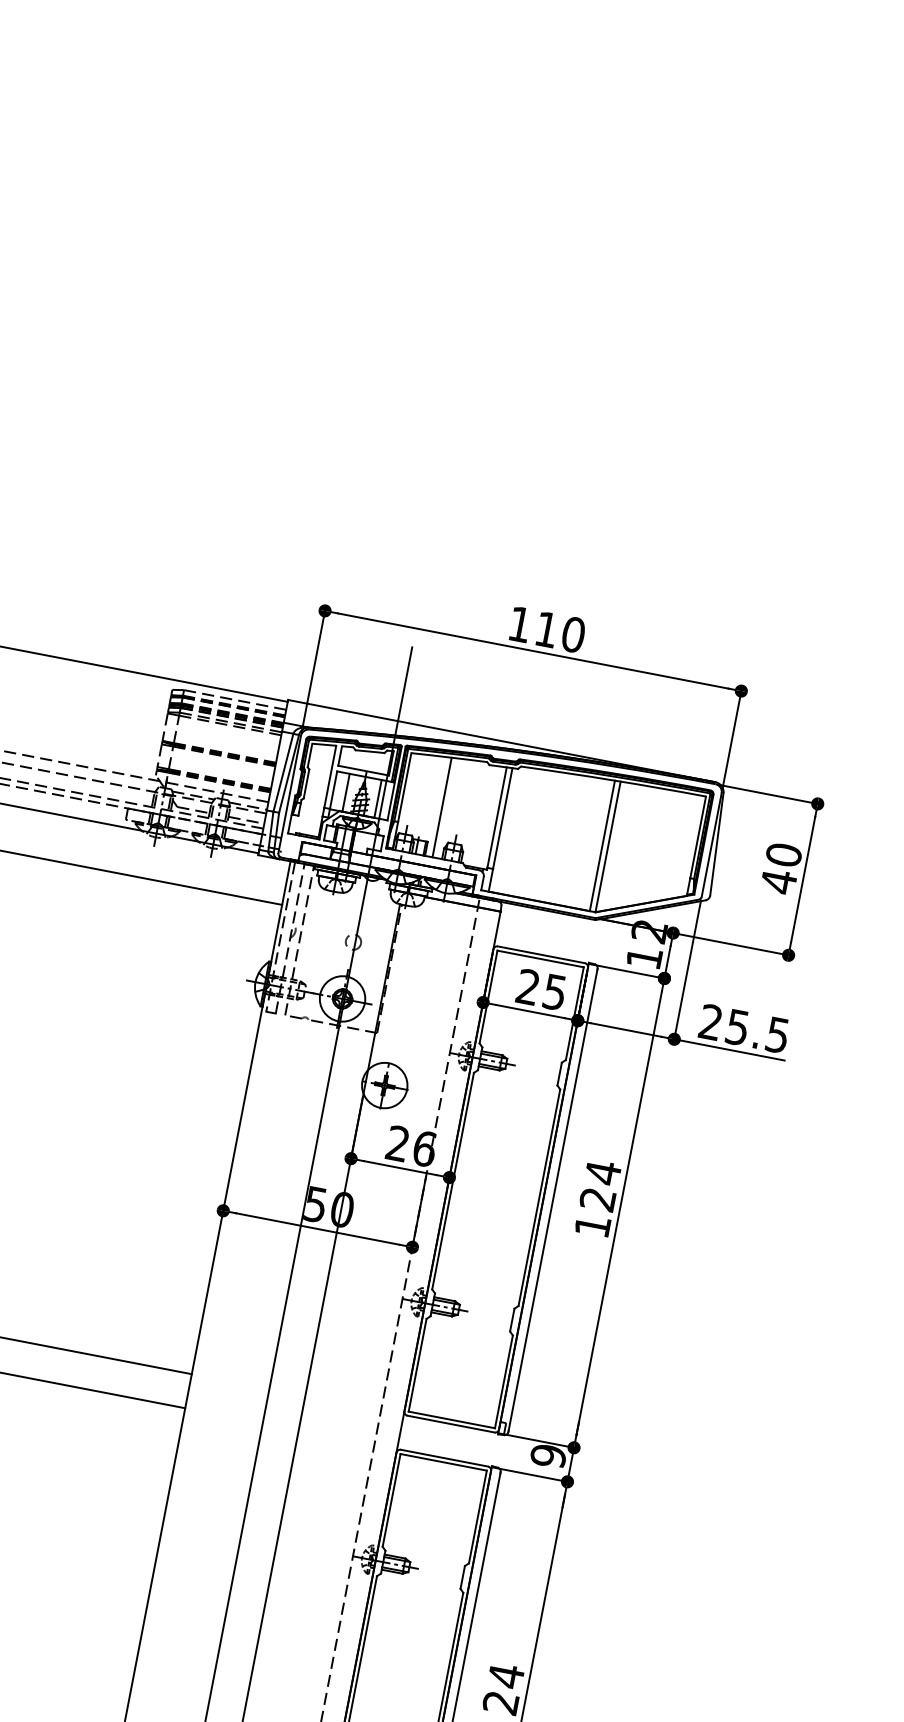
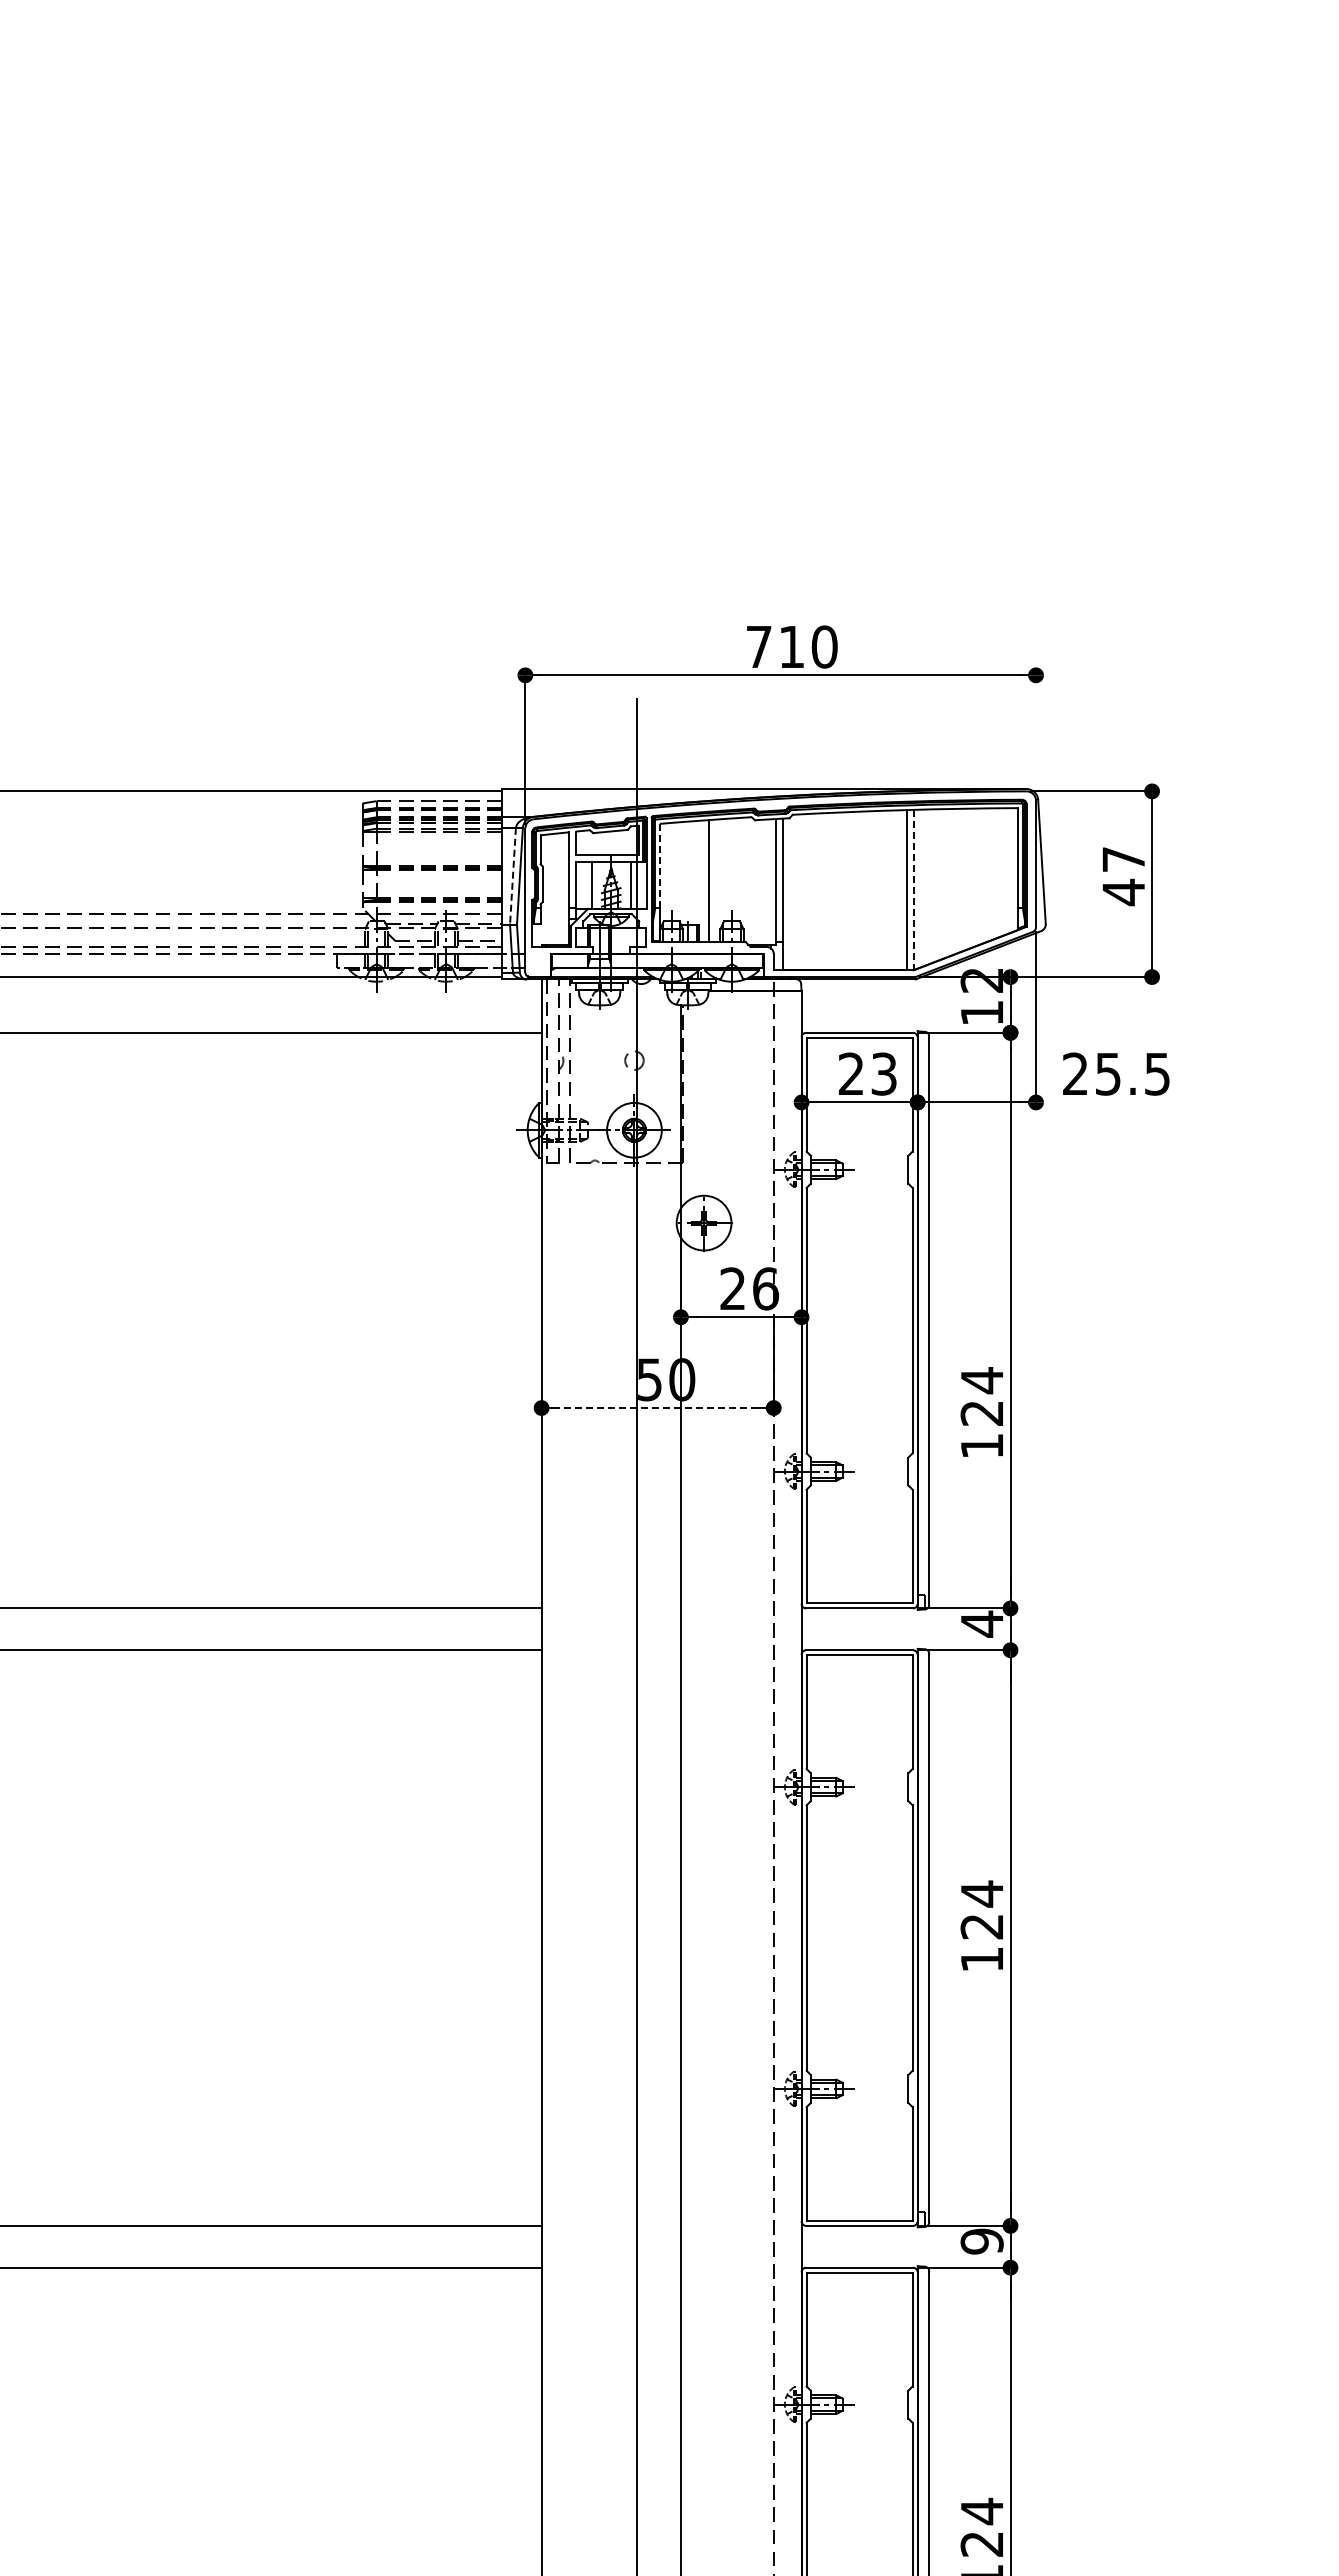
text: (520, 624) -> (759, 646), 110 -> 710
line: (732, 738) -> (1036, 733), removed
line: (282, 772) -> (512, 876), solid -> dashed
line: (404, 787) -> (659, 865), solid -> dashed
line: (607, 847) -> (913, 890), solid -> dashed
text: (783, 854) -> (1123, 859), 40 -> 47
text: (555, 991) -> (884, 1073), 25 -> 23
line: (729, 1049) -> (1103, 1102), removed
text: (597, 1197) -> (981, 1411), moved
line: (317, 1229) -> (657, 1408), solid -> dashed
text: (548, 1455) -> (981, 1623), 9 -> 4

